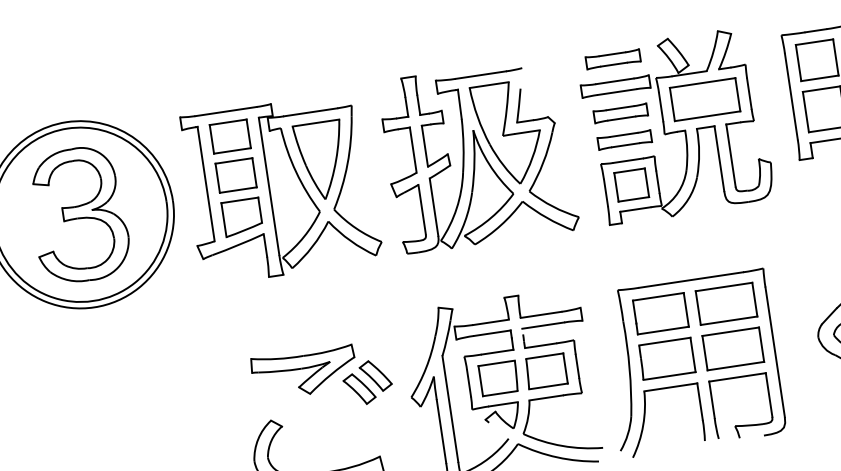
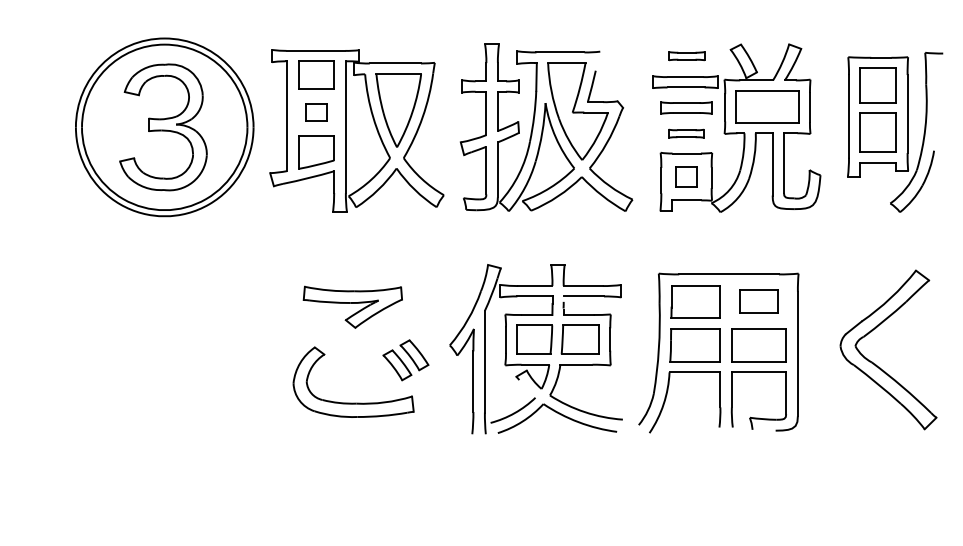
part: (612, 58) -> (686, 55), size x0.7
part: (624, 139) -> (686, 133), size x0.7
part: (236, 174) -> (316, 111), size x0.6
part: (631, 184) -> (686, 176), size x0.7
part: (725, 303) -> (758, 301), size x0.7
part: (367, 382) -> (405, 360), moved

